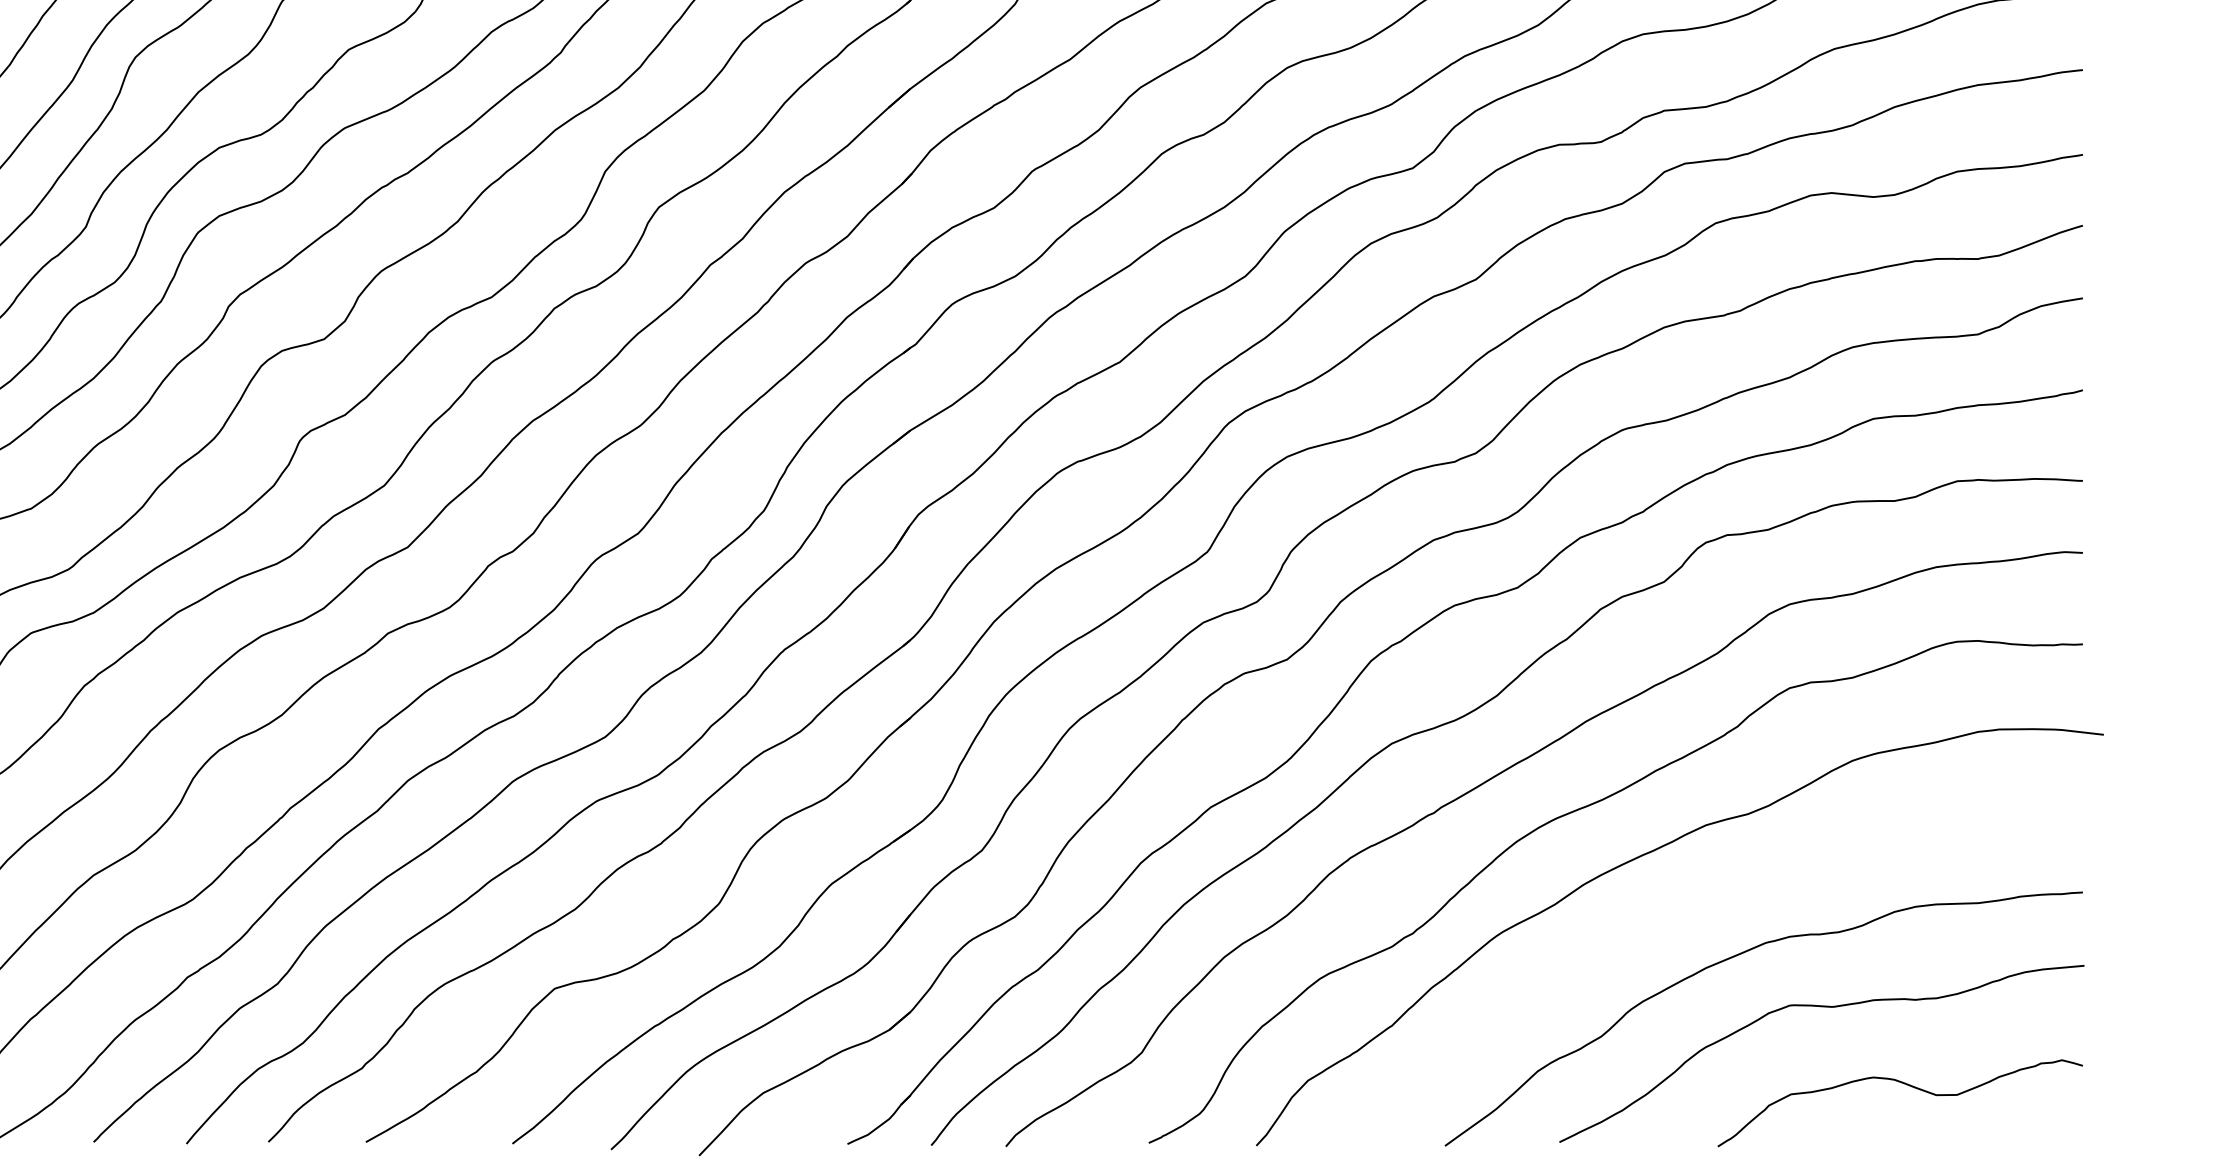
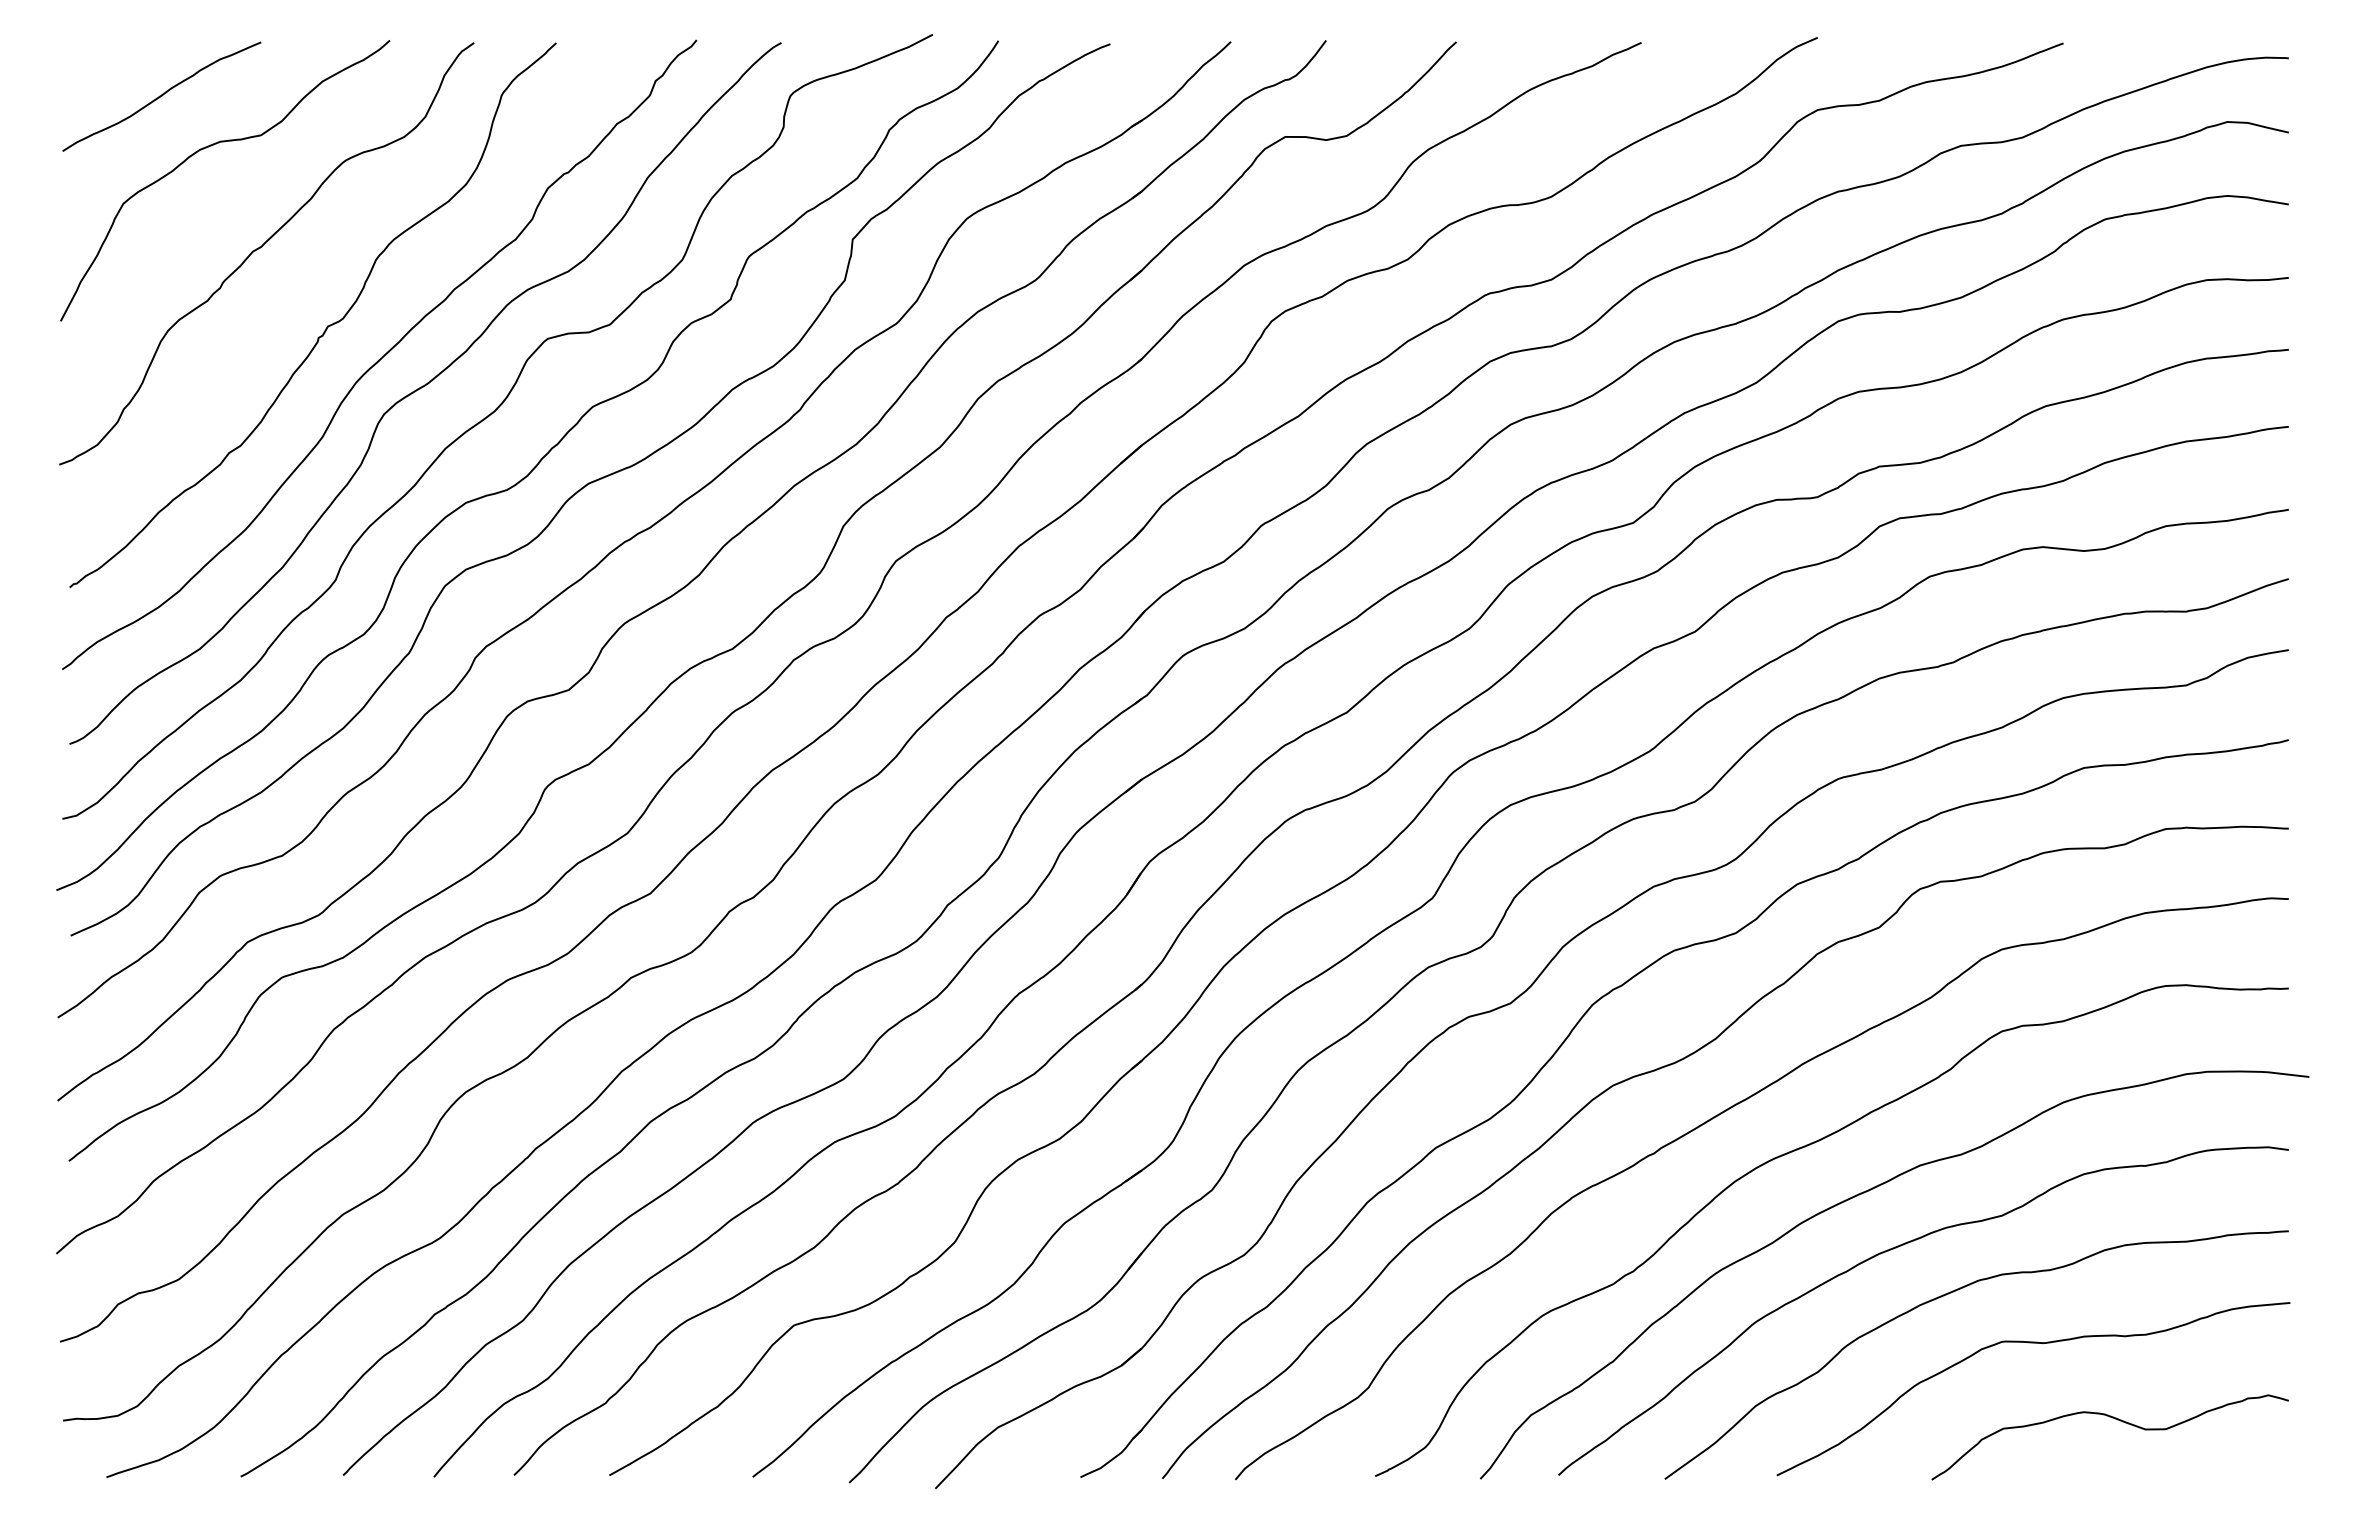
curve: (1681, 910) -> (1896, 1248), added

